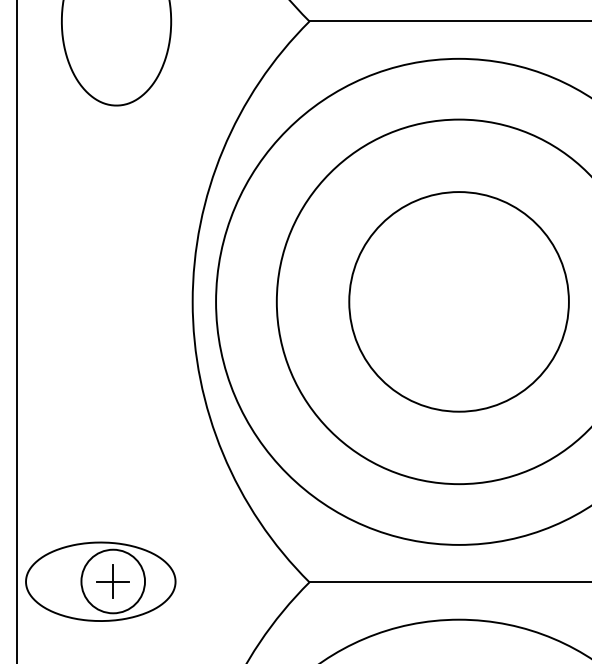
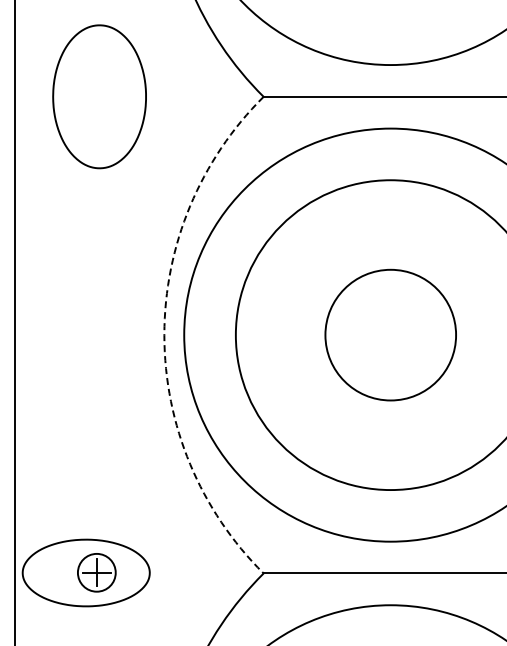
circle: (458, 301) -> (390, 334), size x0.7
arc: (192, 302) -> (164, 335), solid -> dashed
circle: (112, 581) -> (96, 572), size x0.7

